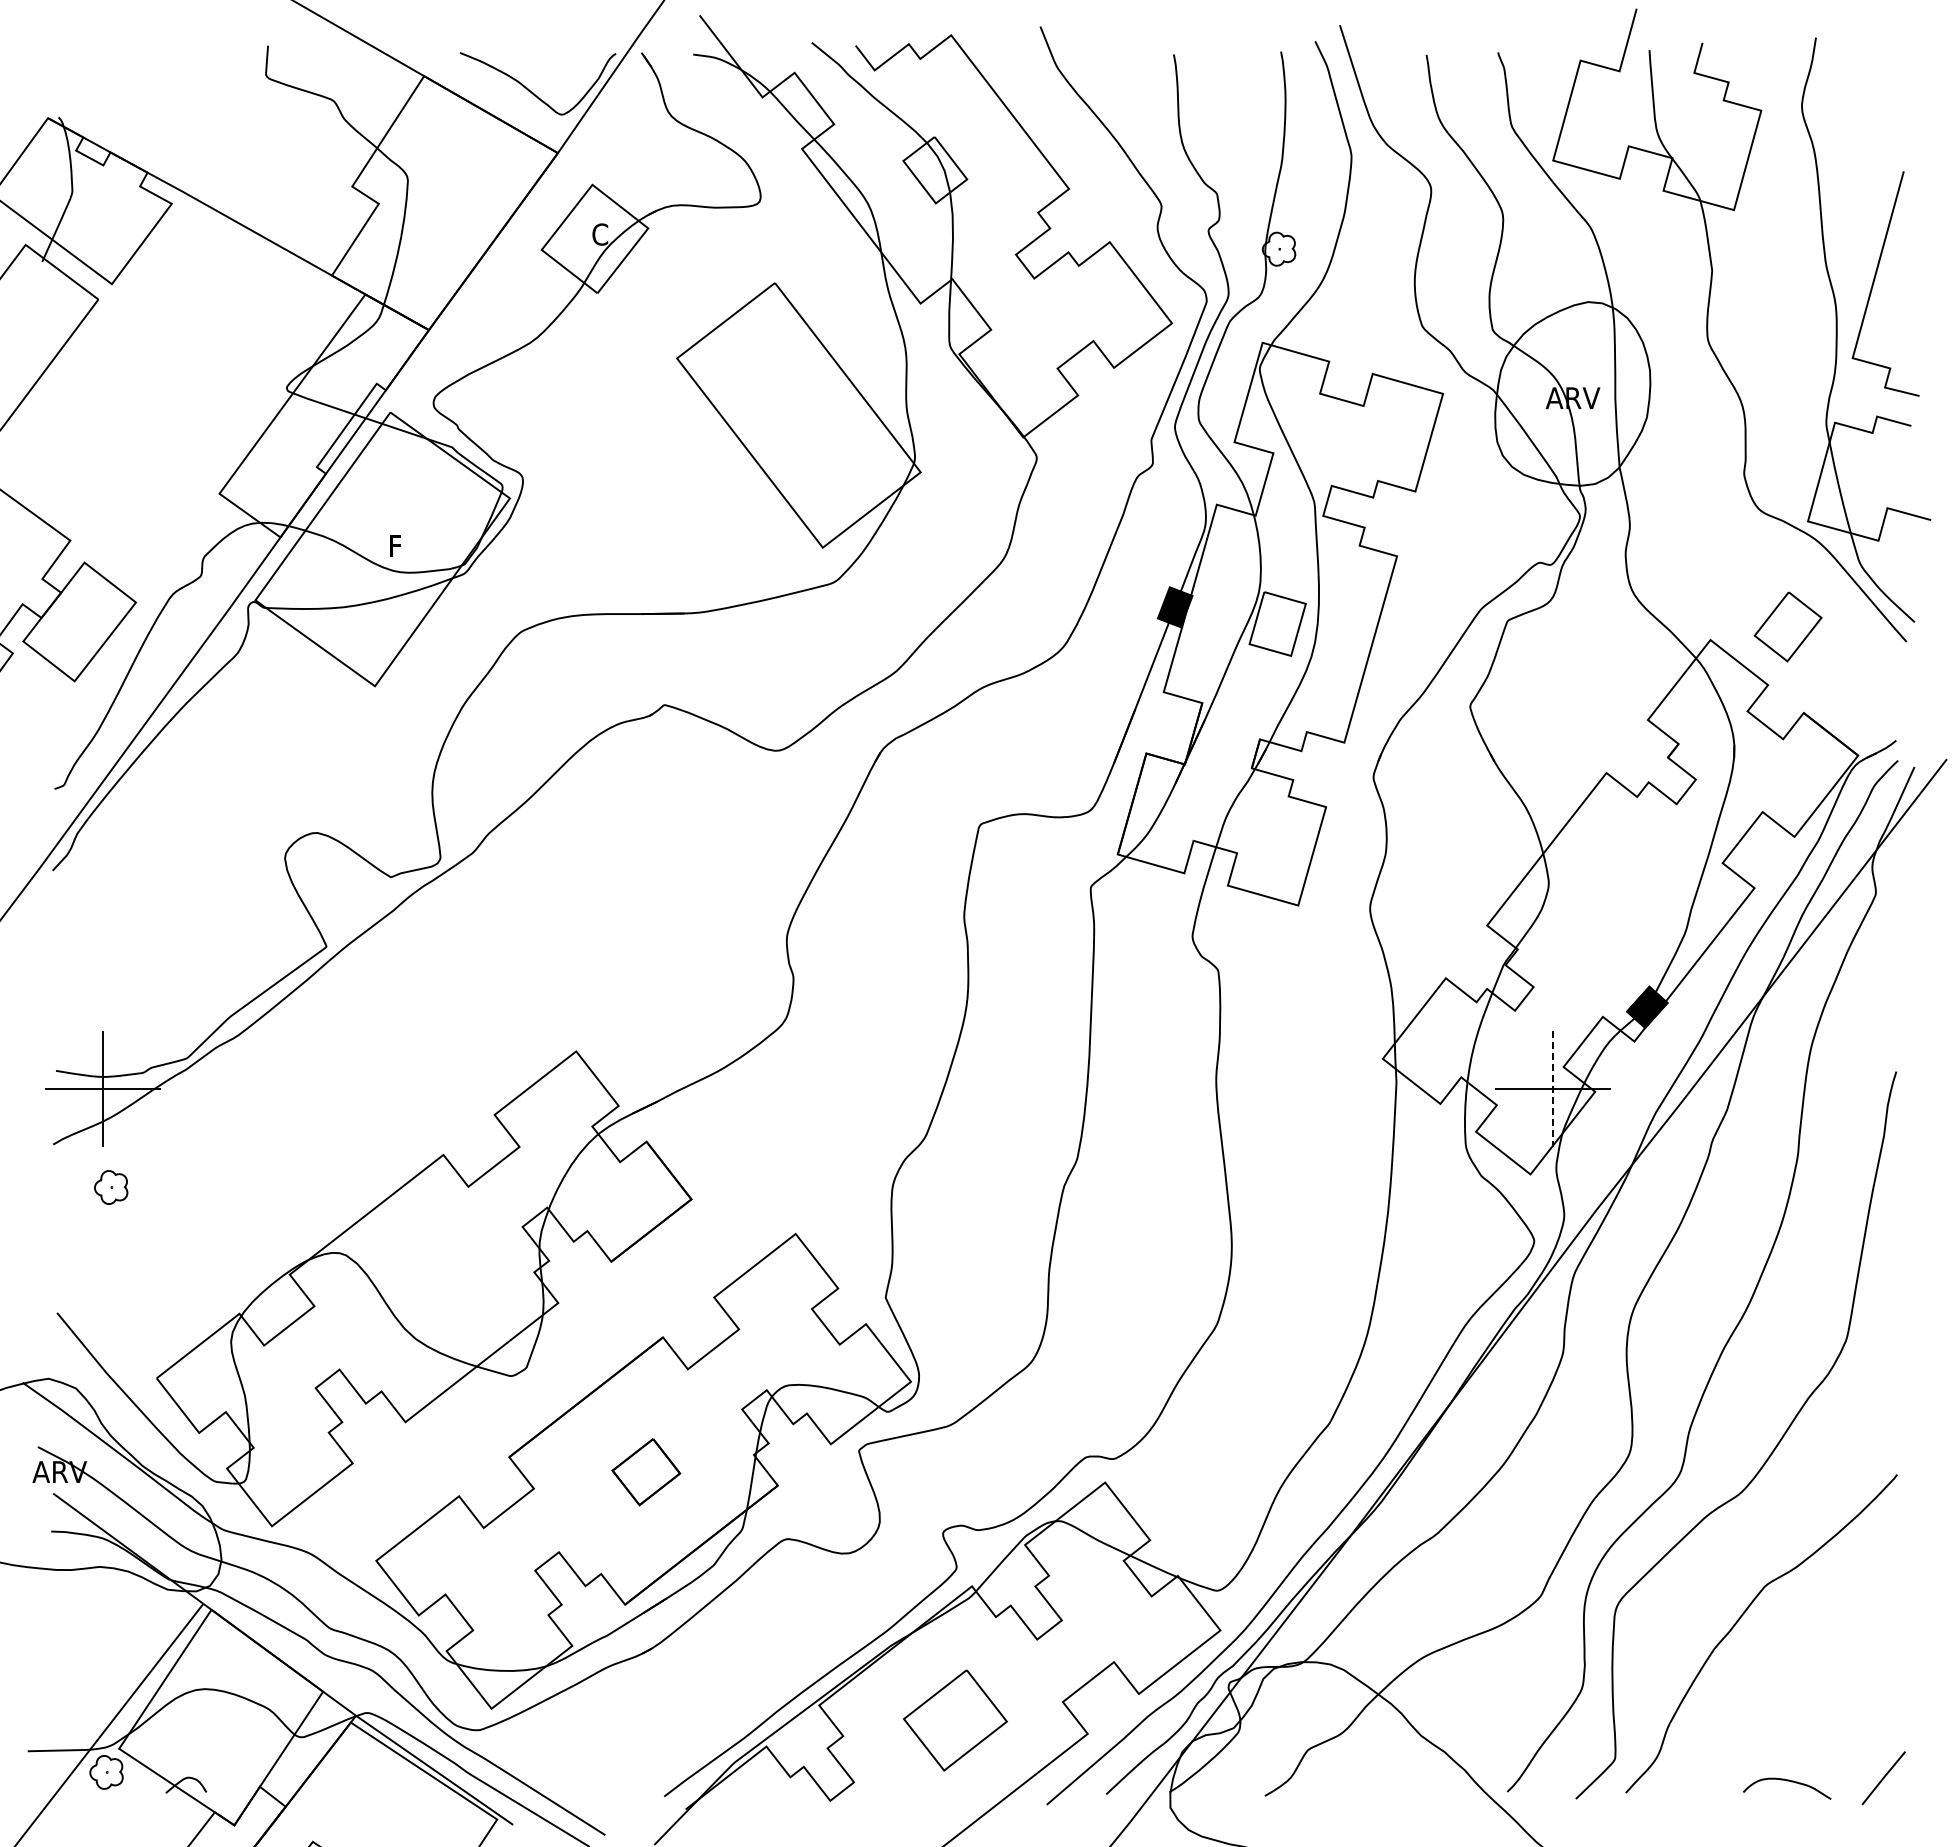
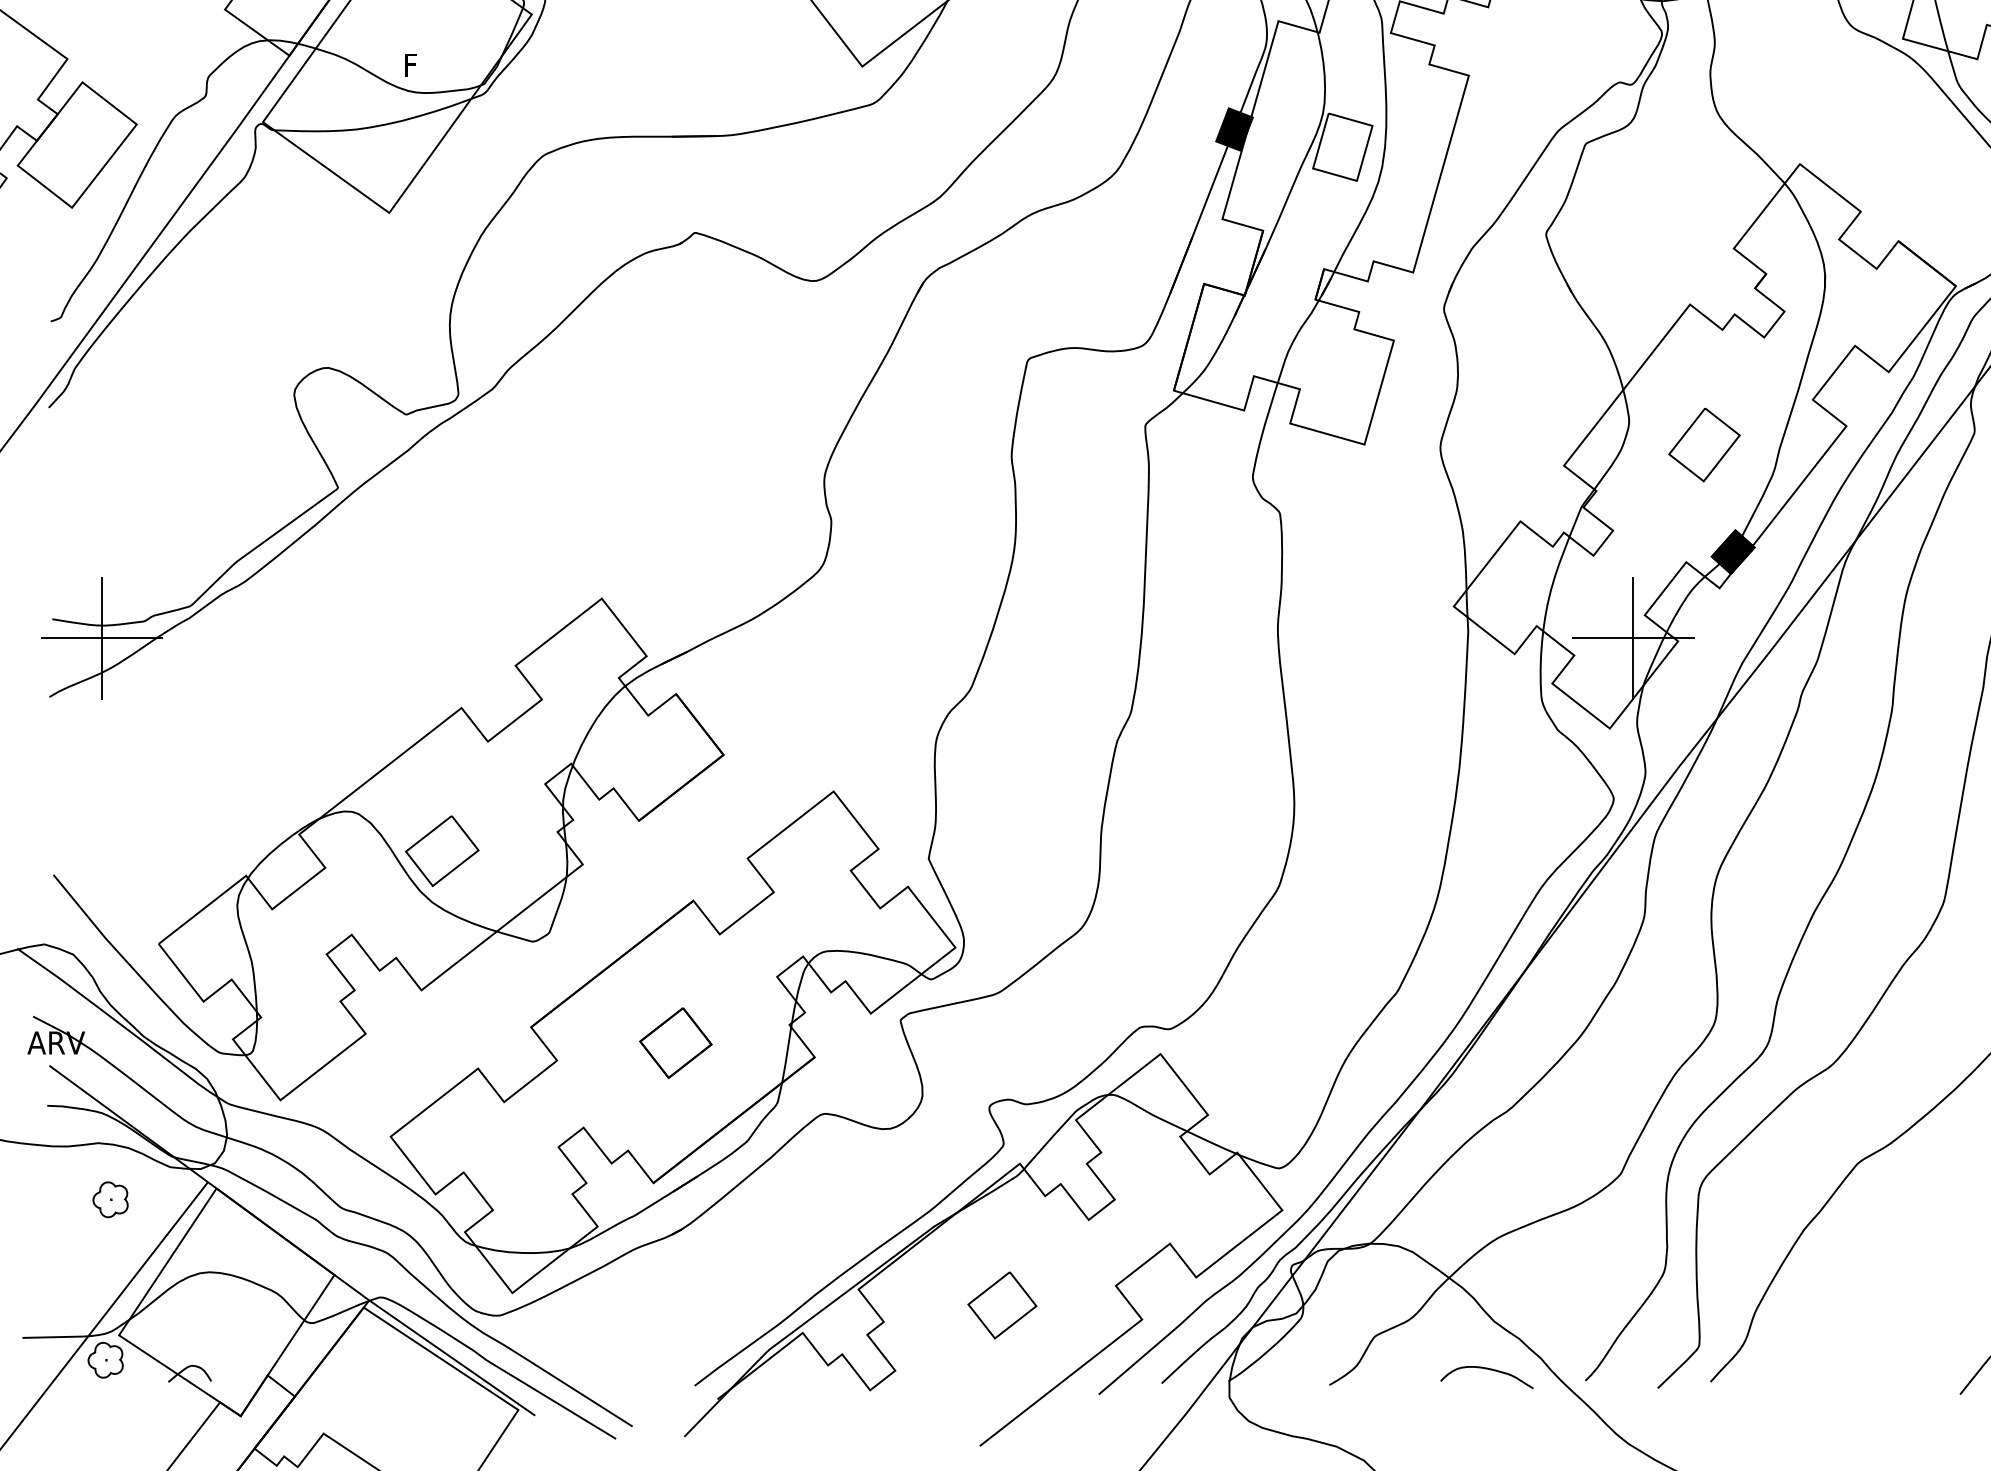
part: (1787, 626) -> (1703, 444), moved
line: (1552, 1088) -> (1633, 637), dashed -> solid
part: (111, 1187) -> (110, 1199), moved
part: (424, 1290) -> (441, 851), added
part: (955, 1720) -> (1002, 1305), size x0.62
curve: (1787, 1781) -> (1487, 1369), moved

